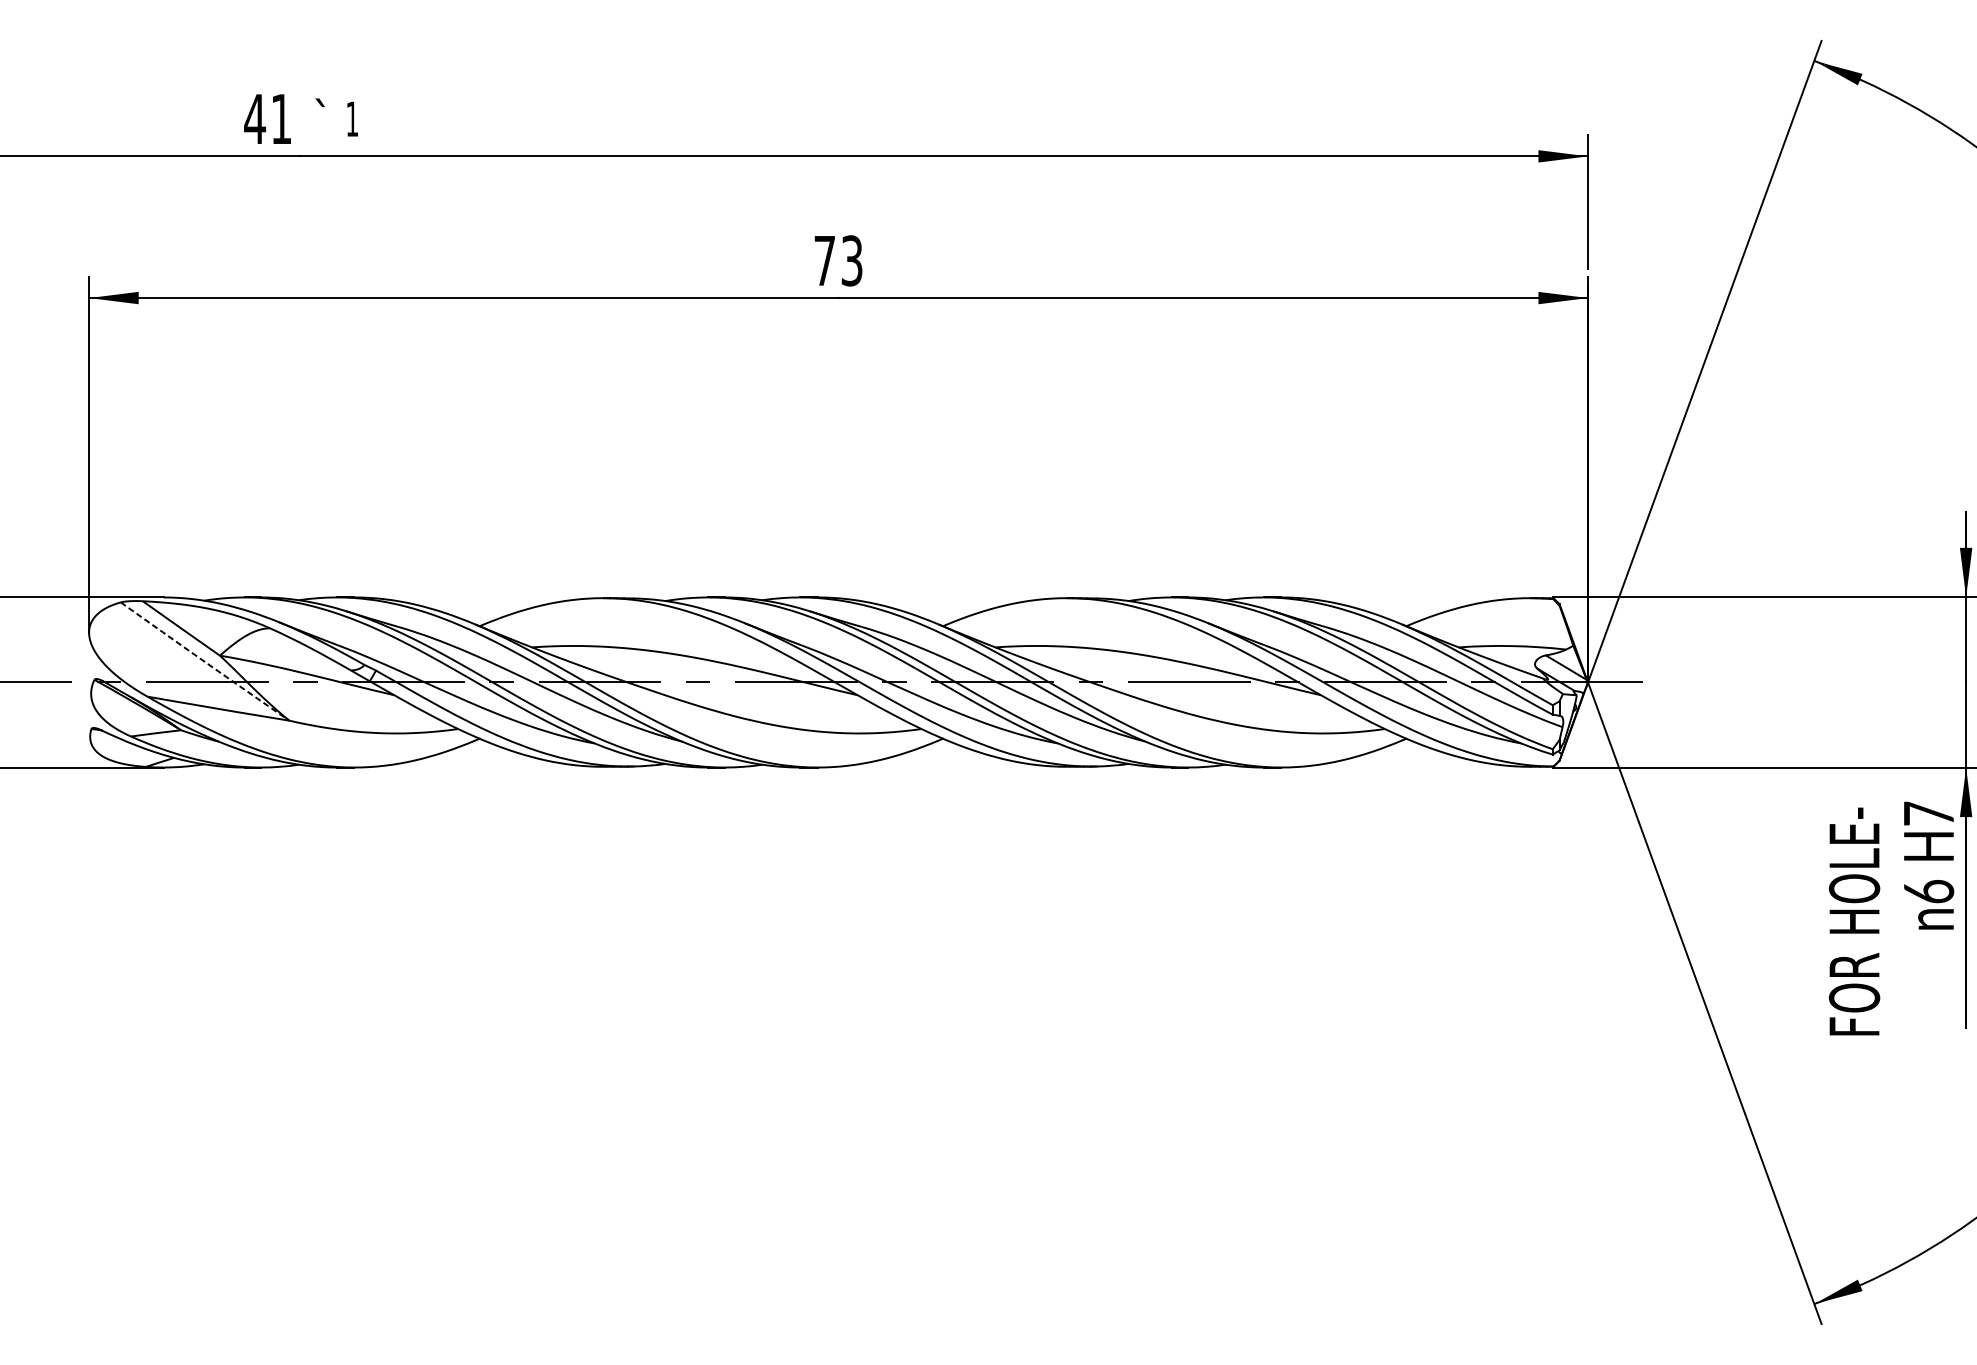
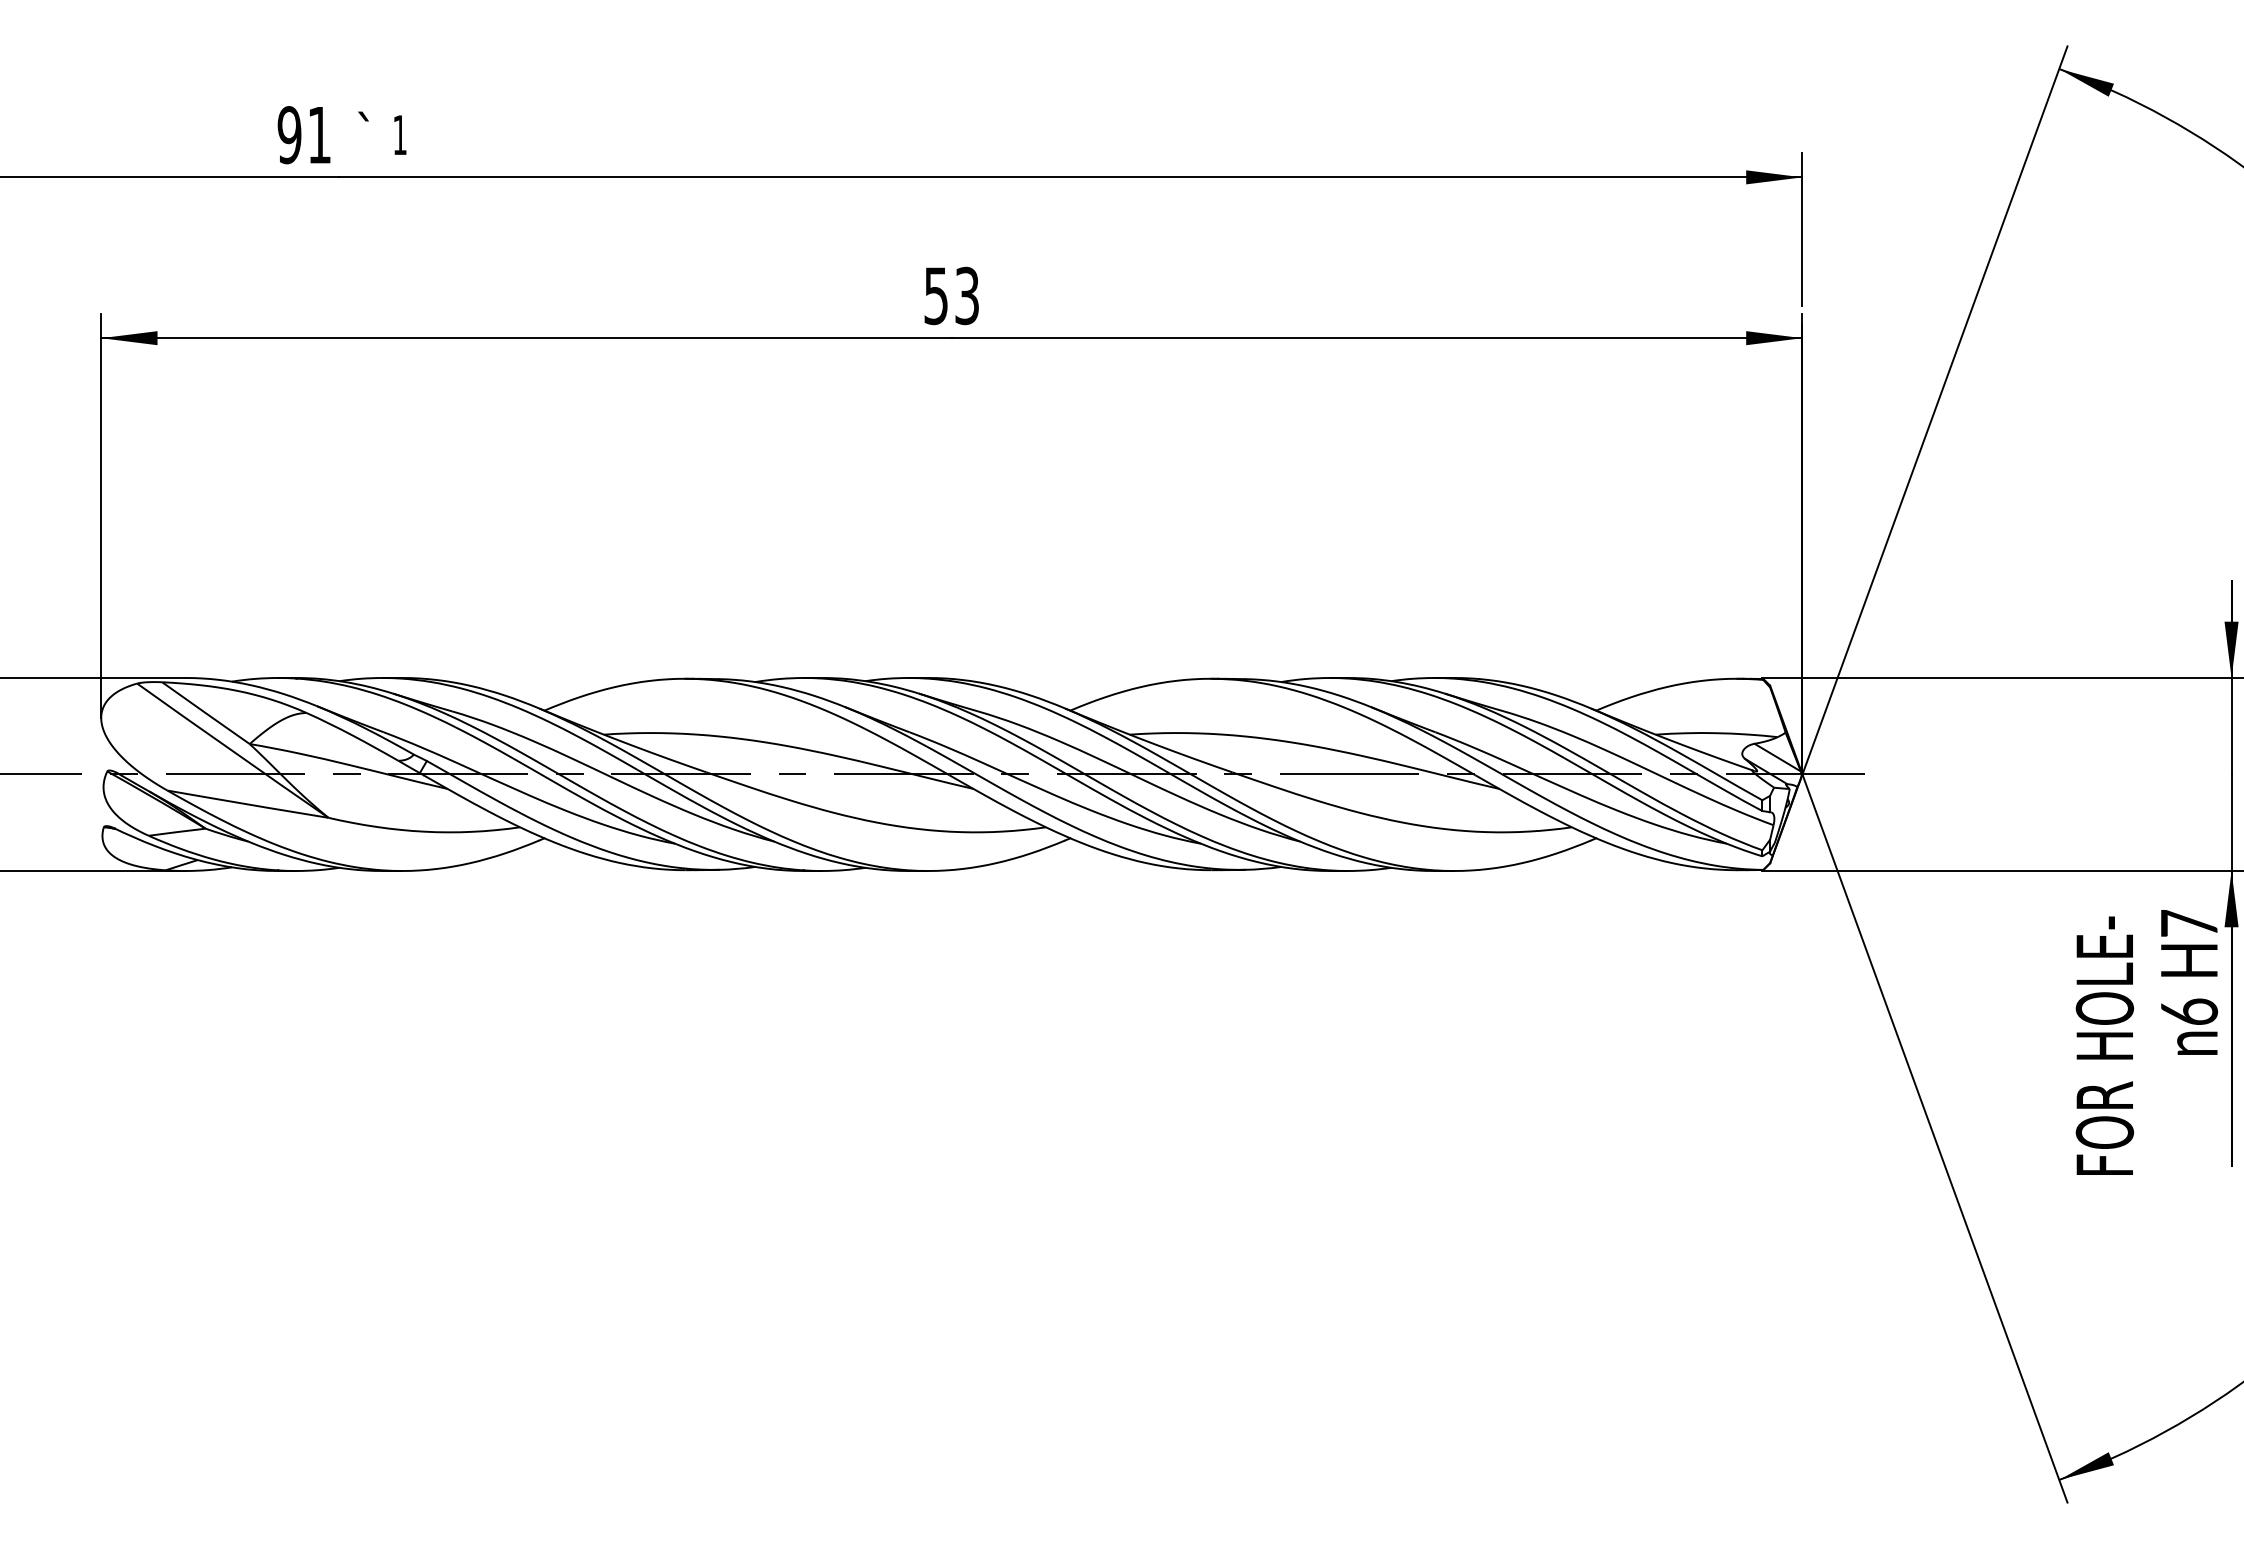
text: (254, 119) -> (289, 135), 41 -> 91
text: (824, 261) -> (935, 296), 73 -> 53
arc: (204, 662) -> (232, 751), dashed -> solid

